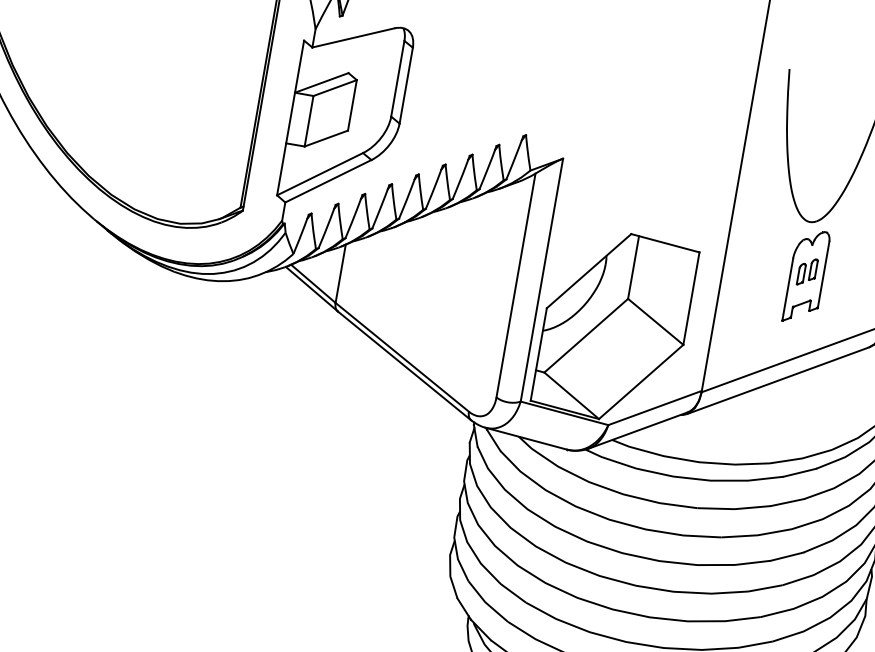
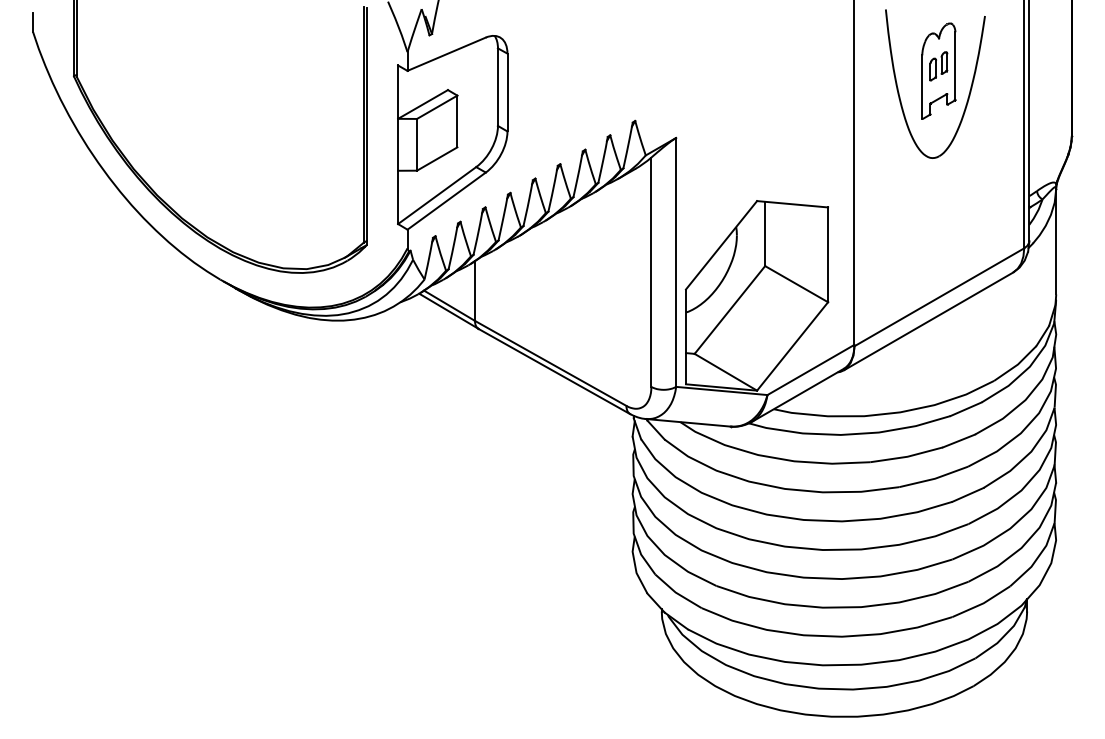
part: (806, 276) -> (938, 70), moved

